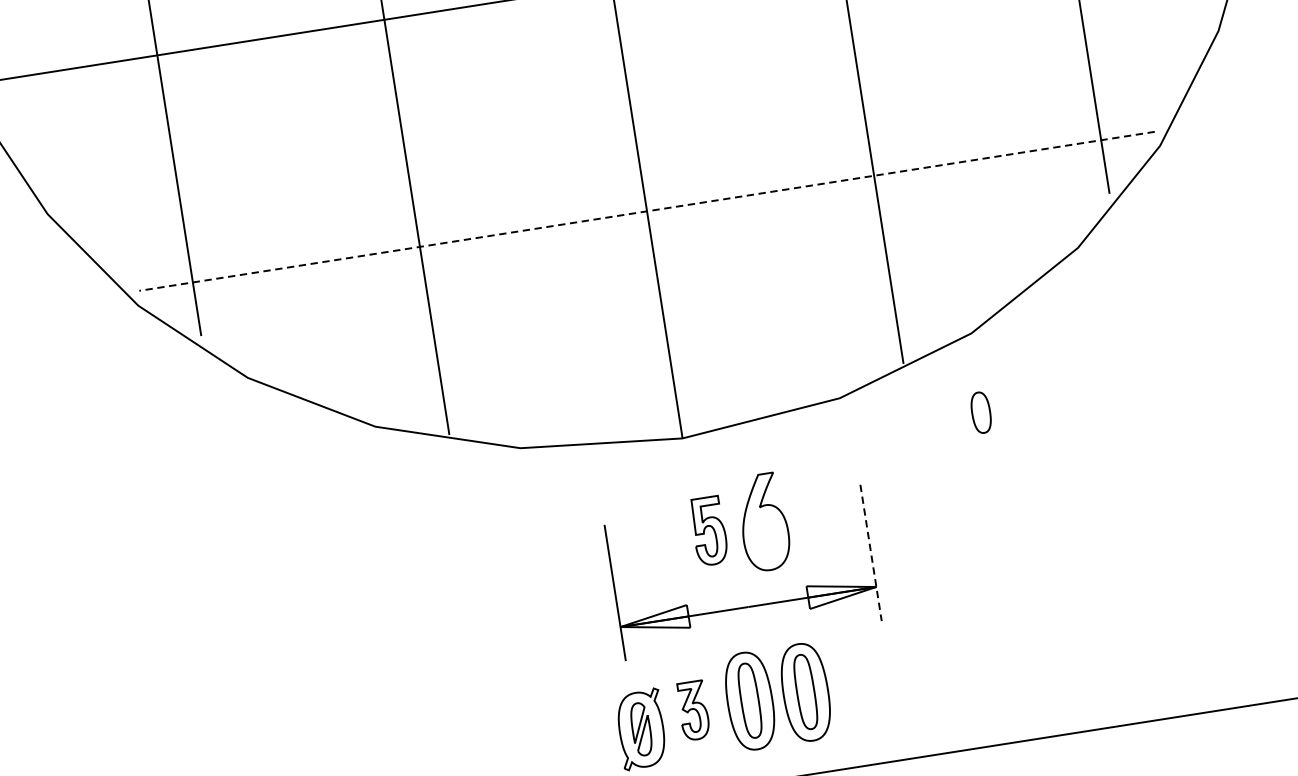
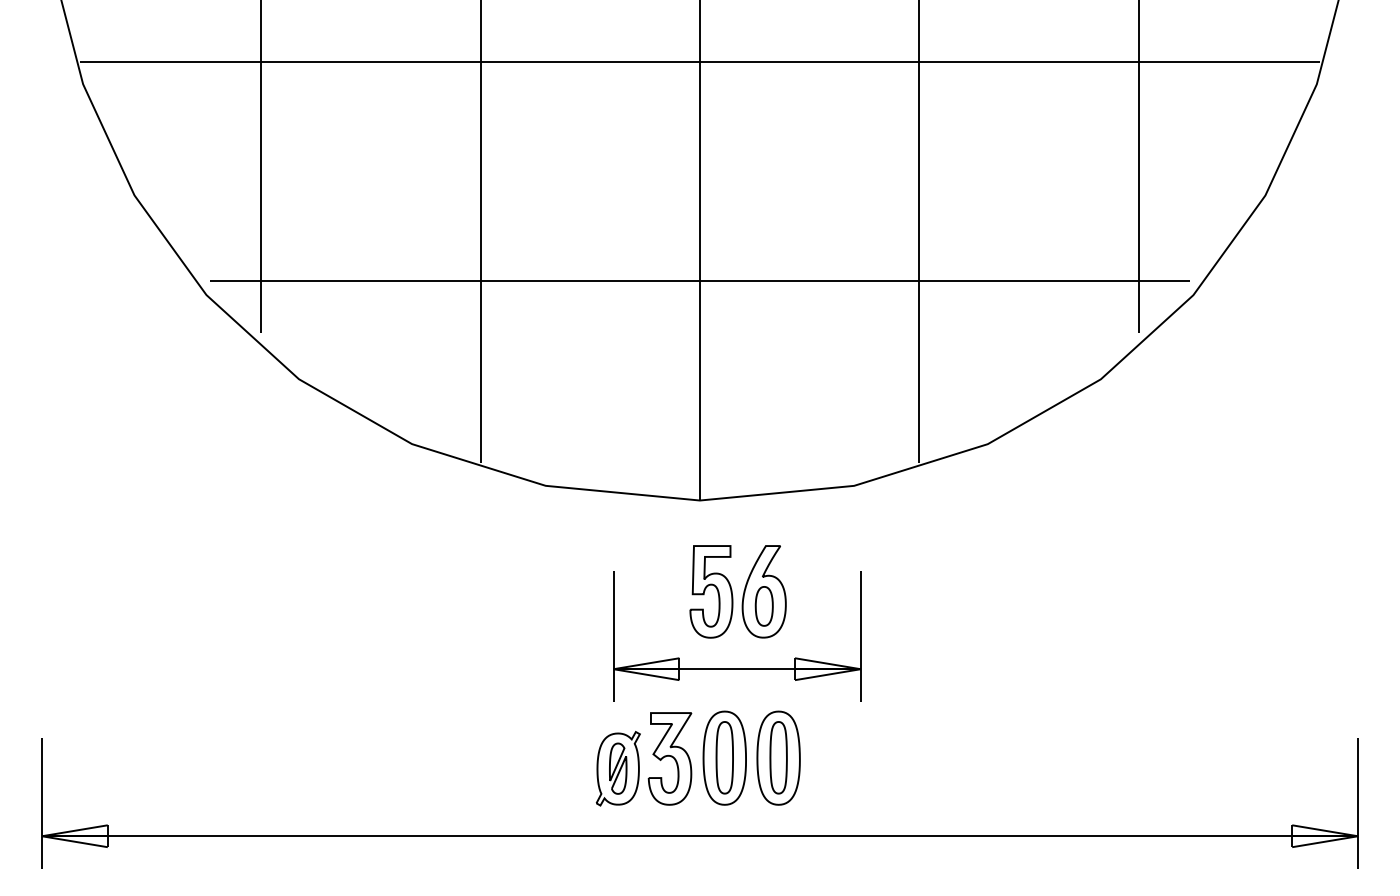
line: (646, 211) -> (699, 281), dashed -> solid
part: (980, 412) -> (763, 606), moved
part: (709, 530) -> (711, 591), size x1.43
line: (870, 553) -> (860, 636), dashed -> solid
part: (692, 710) -> (669, 758), size x1.67

